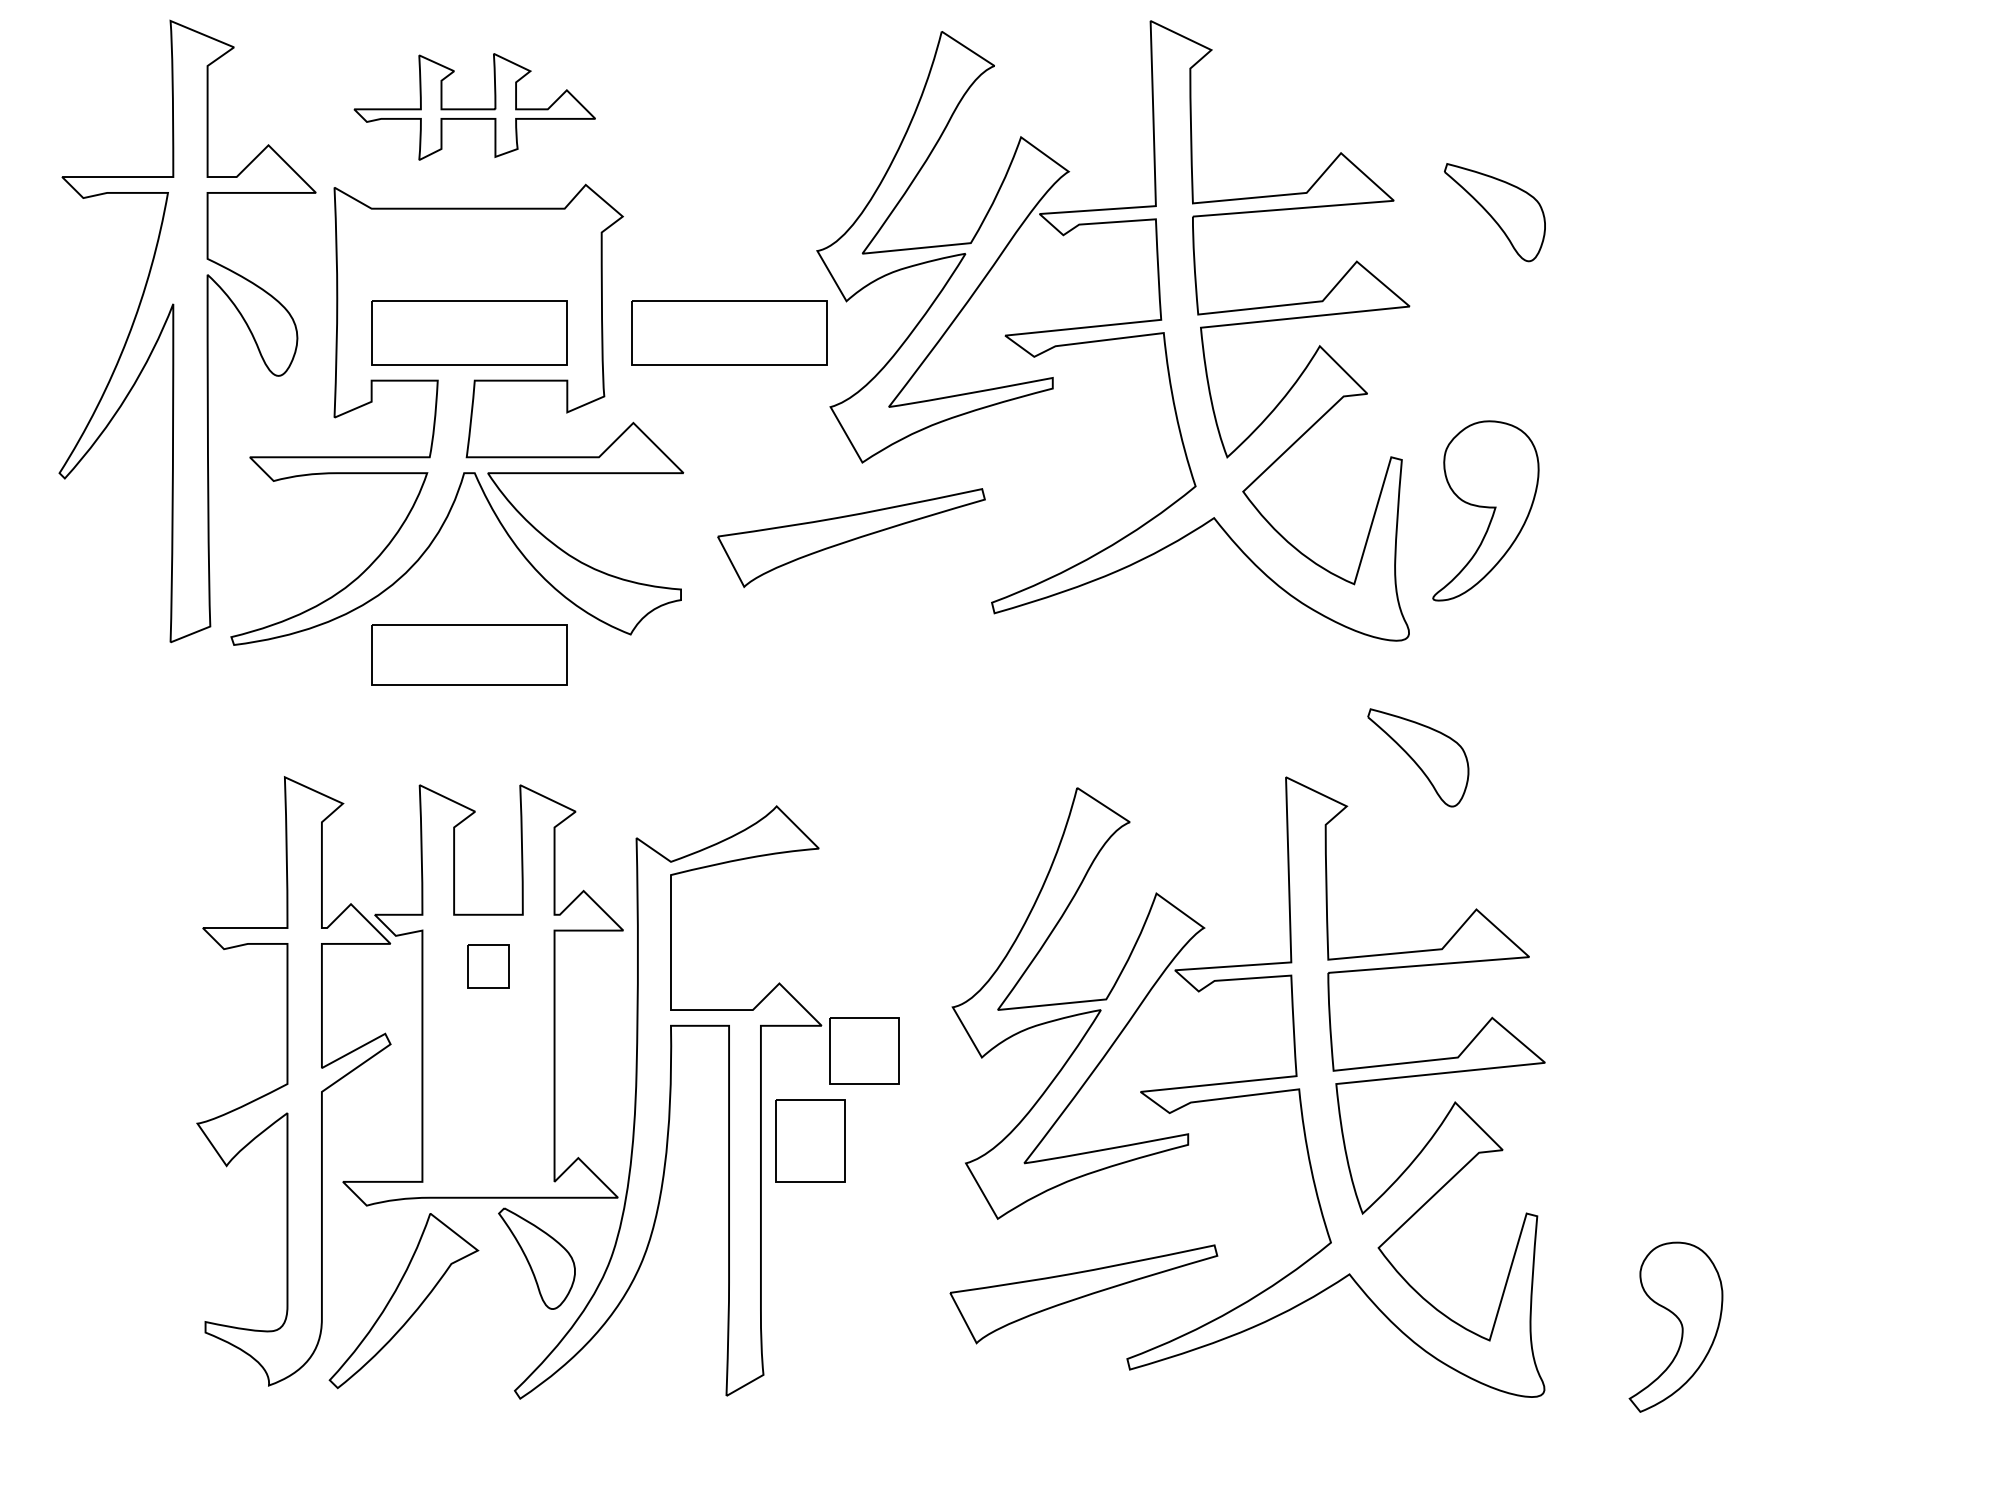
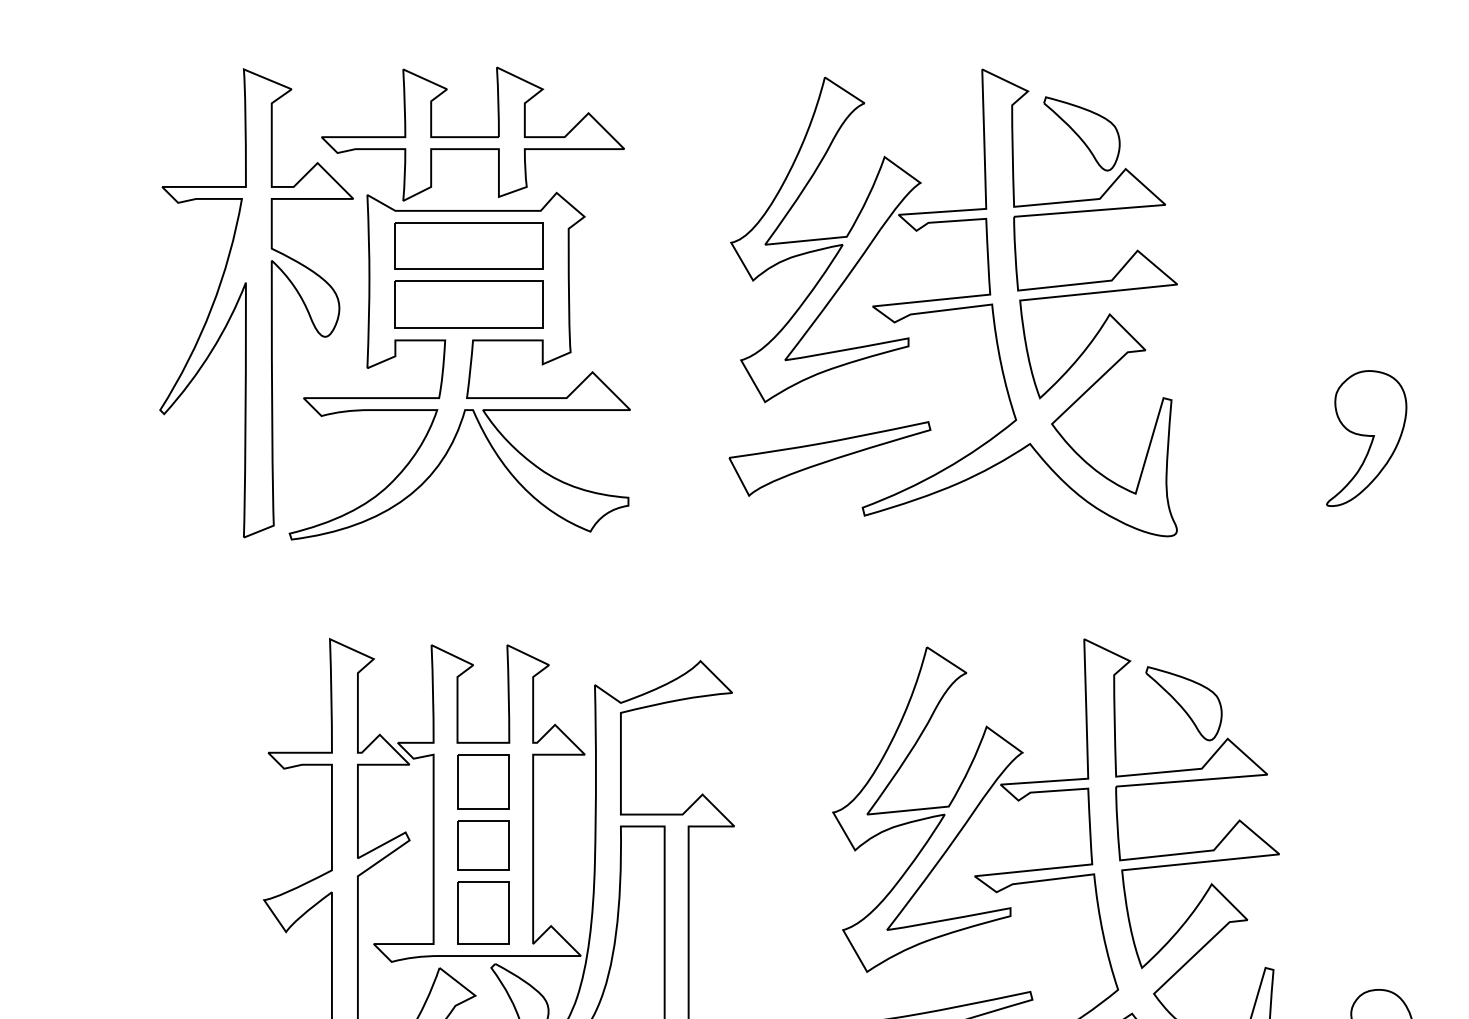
part: (474, 106) -> (472, 133), size x1.67
part: (1494, 212) -> (1081, 133), moved
part: (729, 332) -> (664, 304), removed
part: (1485, 510) -> (1366, 438), moved
part: (851, 538) -> (829, 459), moved
part: (469, 654) -> (469, 245), moved
part: (1418, 757) -> (1184, 703), moved
part: (488, 966) -> (483, 781), size x1.67
part: (864, 1050) -> (483, 845), moved
part: (810, 1140) -> (483, 912), moved

